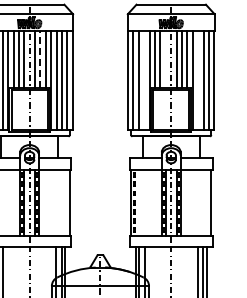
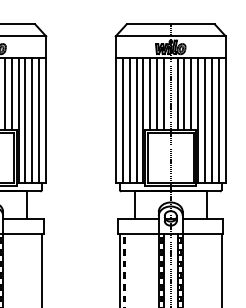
line: (40, 58) -> (4, 92), dashed -> solid
line: (165, 59) -> (163, 93), added
line: (144, 80) -> (136, 120), added
line: (198, 80) -> (205, 120), added

